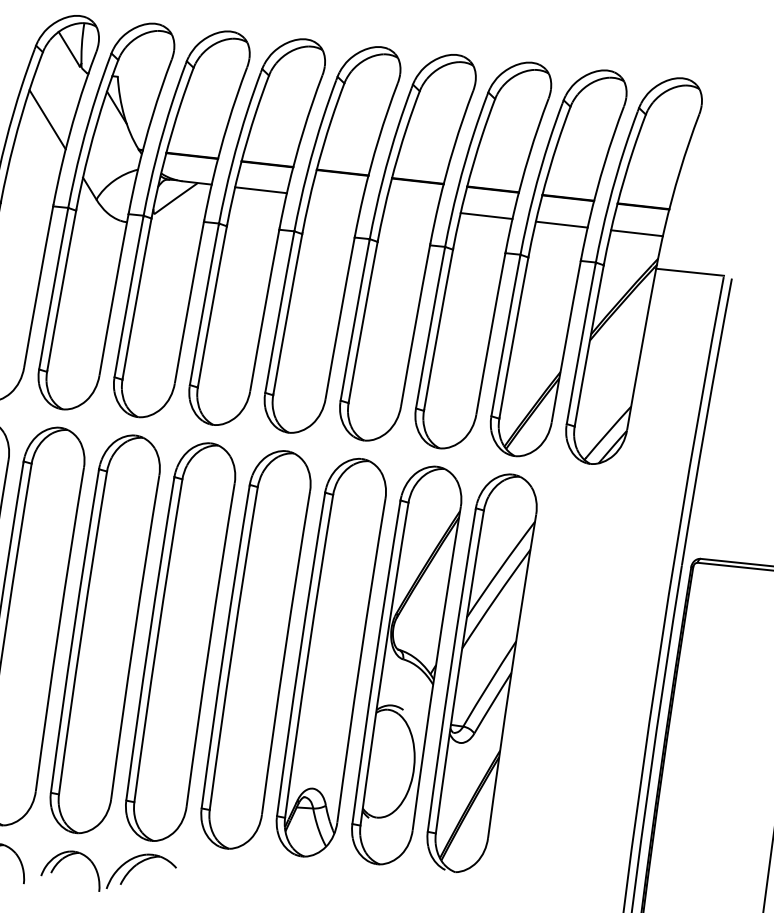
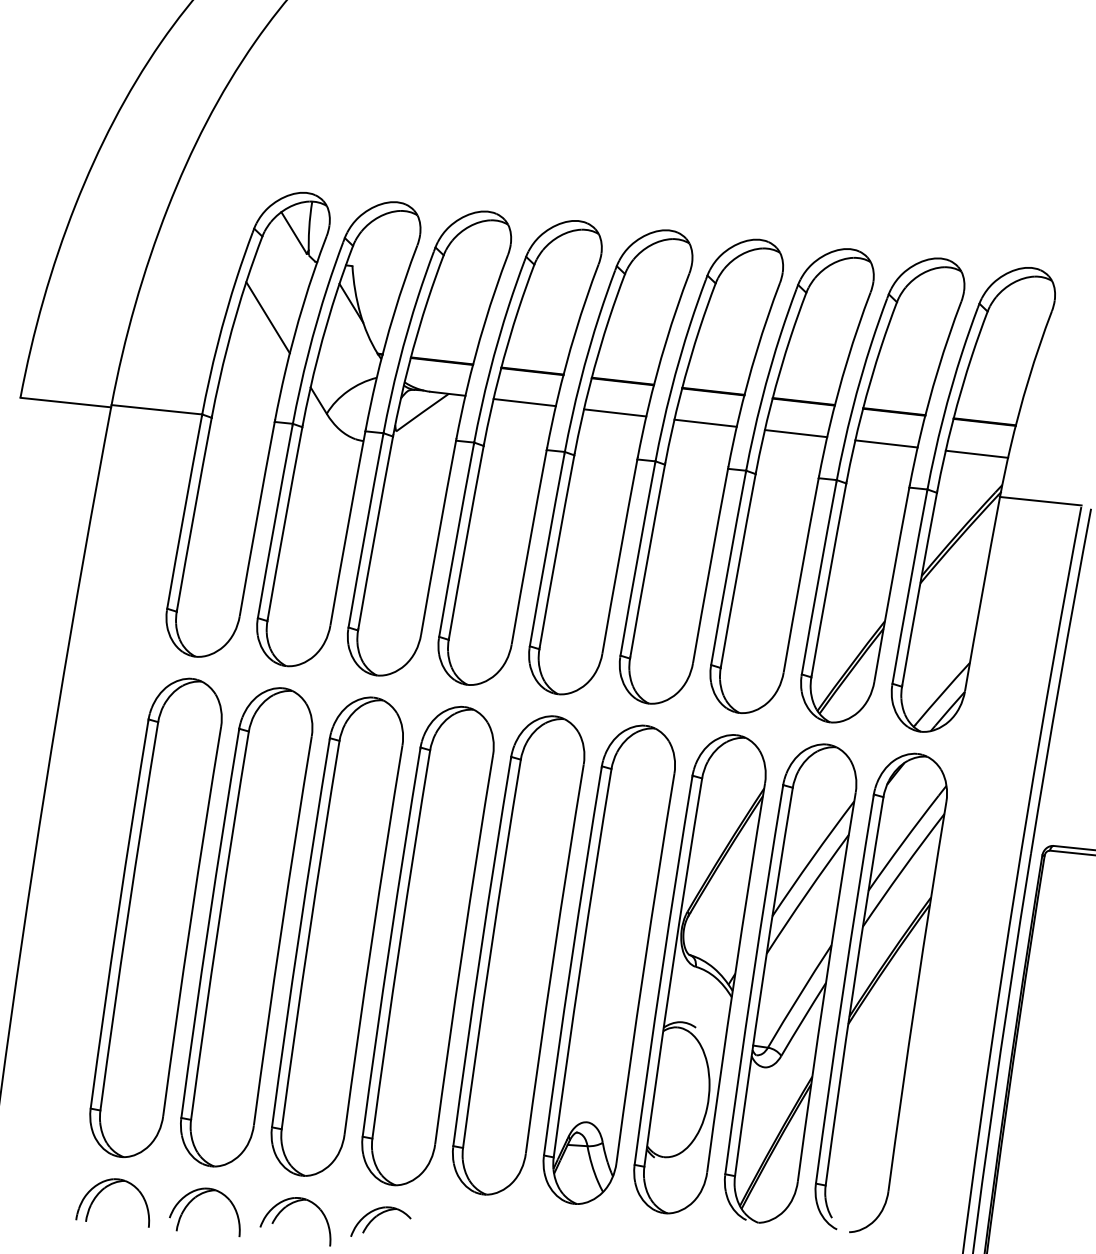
line: (336, 198) -> (615, 412), added
line: (411, 206) -> (705, 422), added
part: (550, 678) -> (872, 989), added
part: (141, 871) -> (380, 1221), size x0.71

